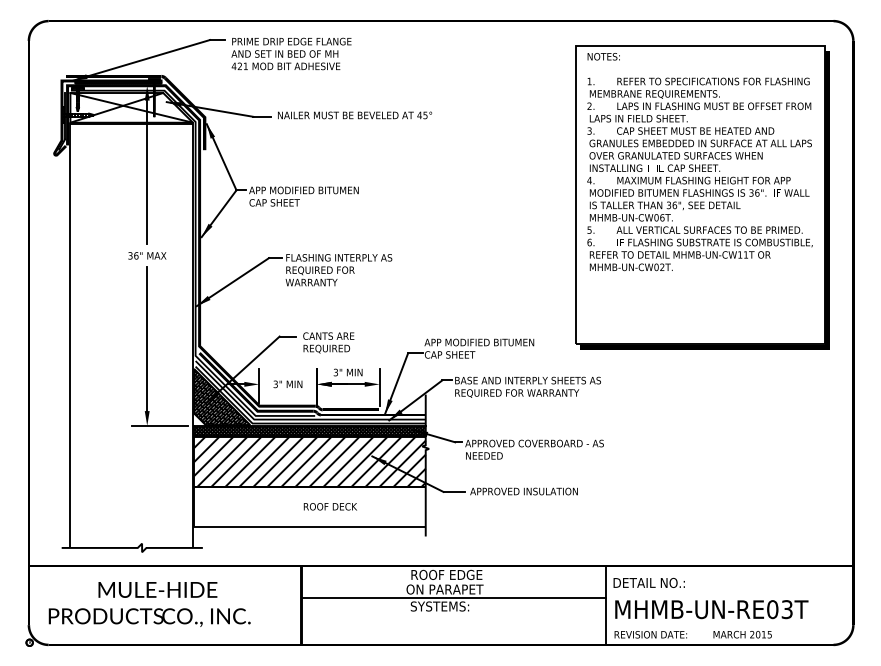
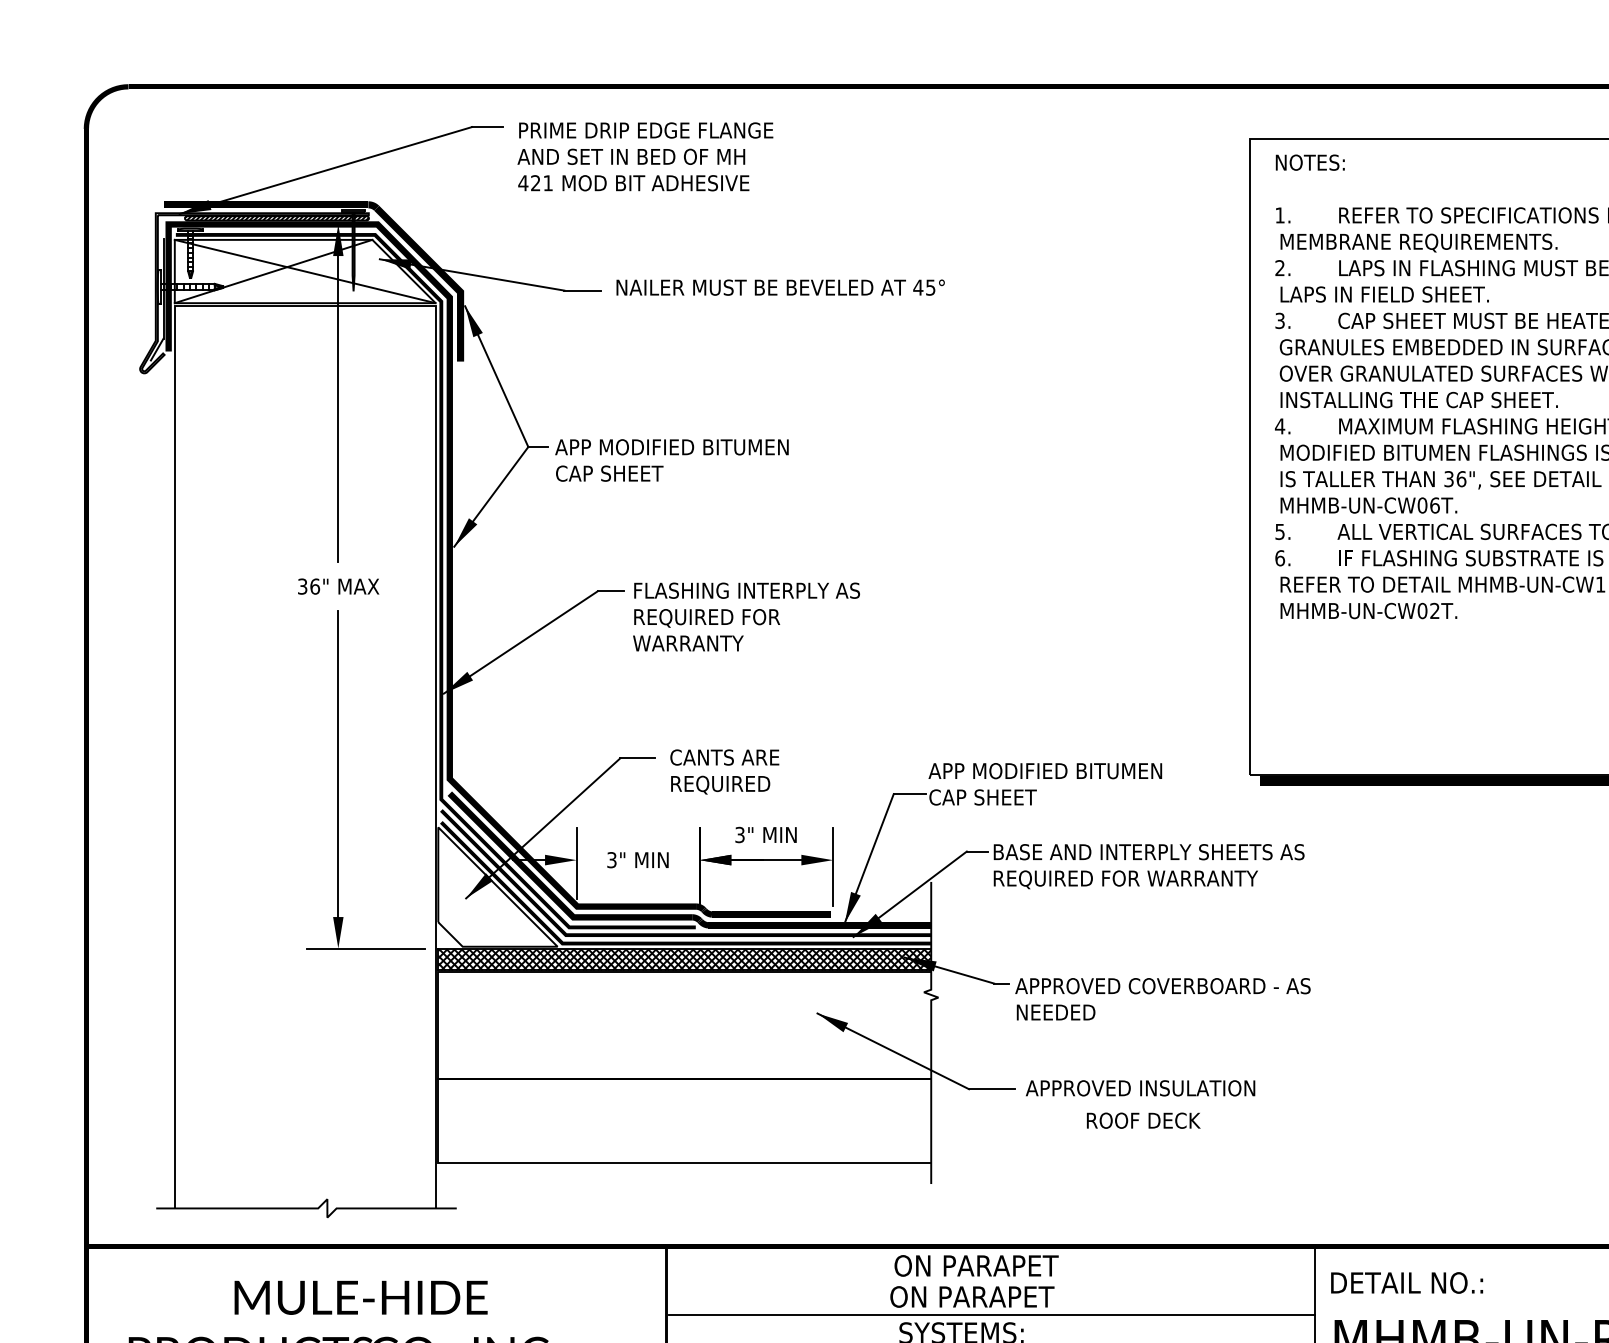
hatch: (221, 397) -> (496, 888), removed
hatch: (309, 461) -> (683, 1024), removed
text: (329, 506) -> (1141, 1120), moved
text: (446, 574) -> (975, 1264), ROOF EDGE -> ON PARAPET

